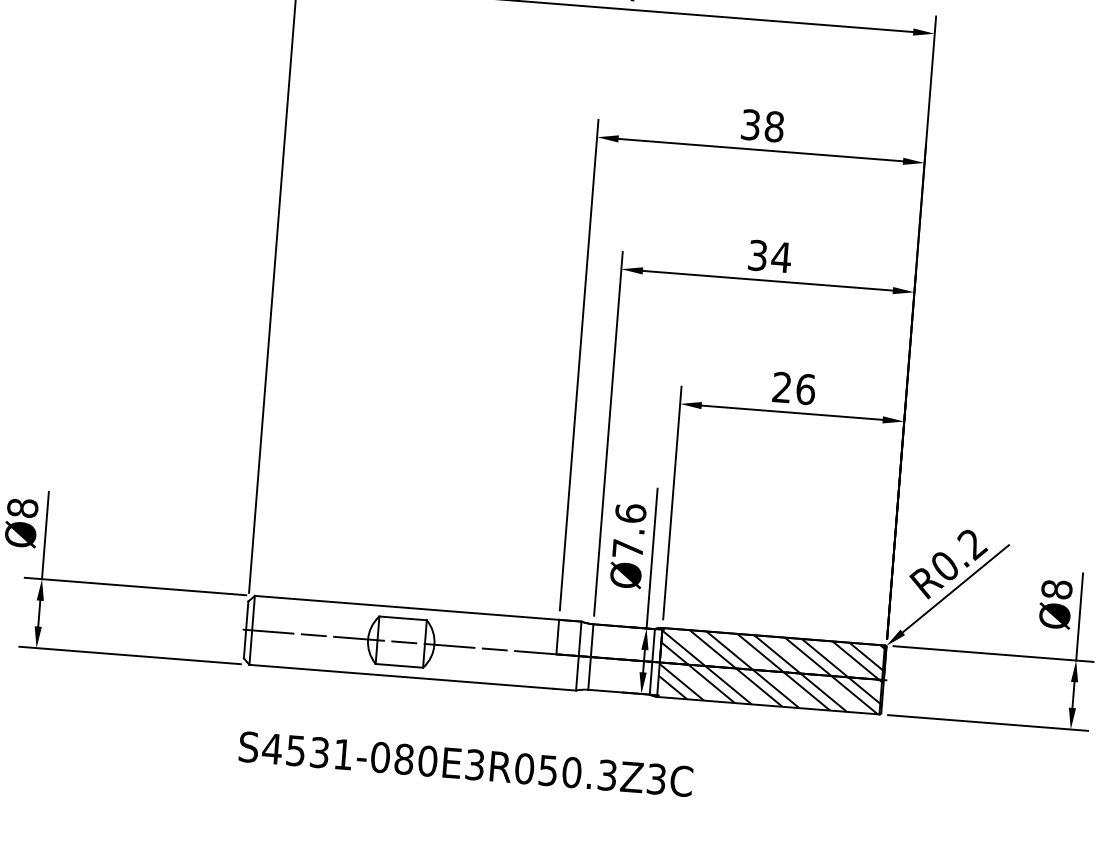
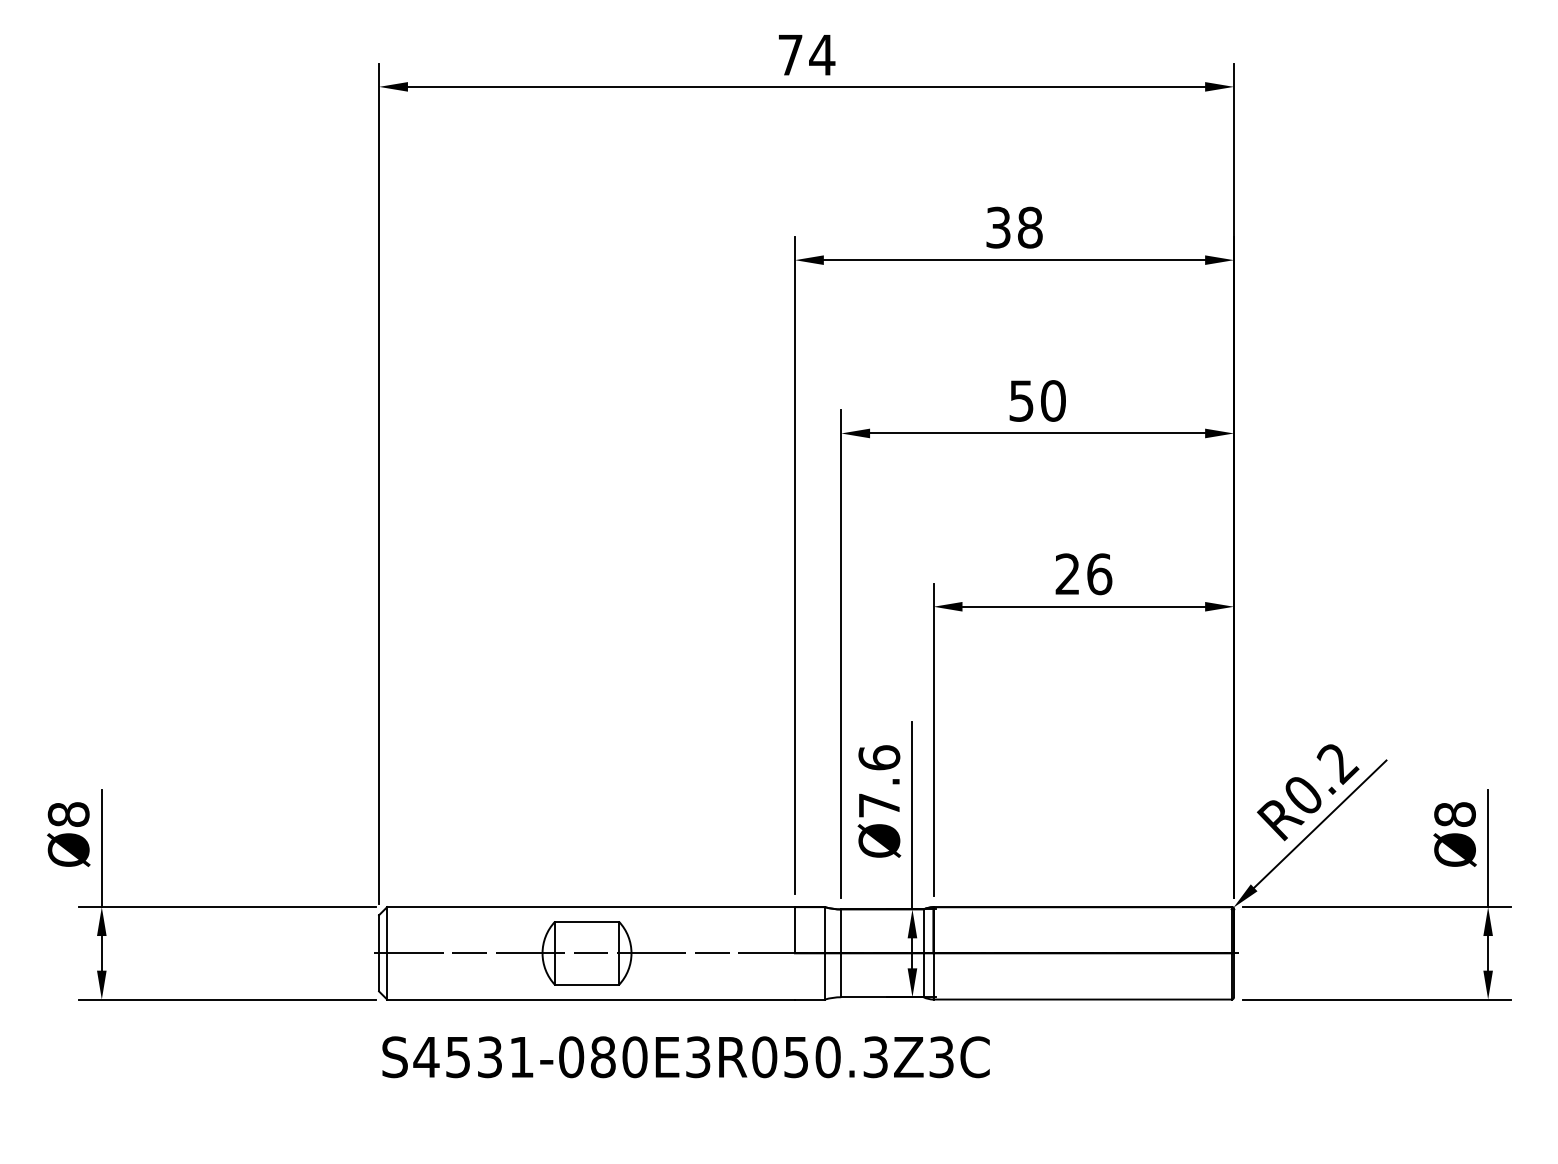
text: (770, 256) -> (1038, 400), 34 -> 50
hatch: (771, 671) -> (1083, 953), removed
text: (465, 764) -> (685, 1057), moved

